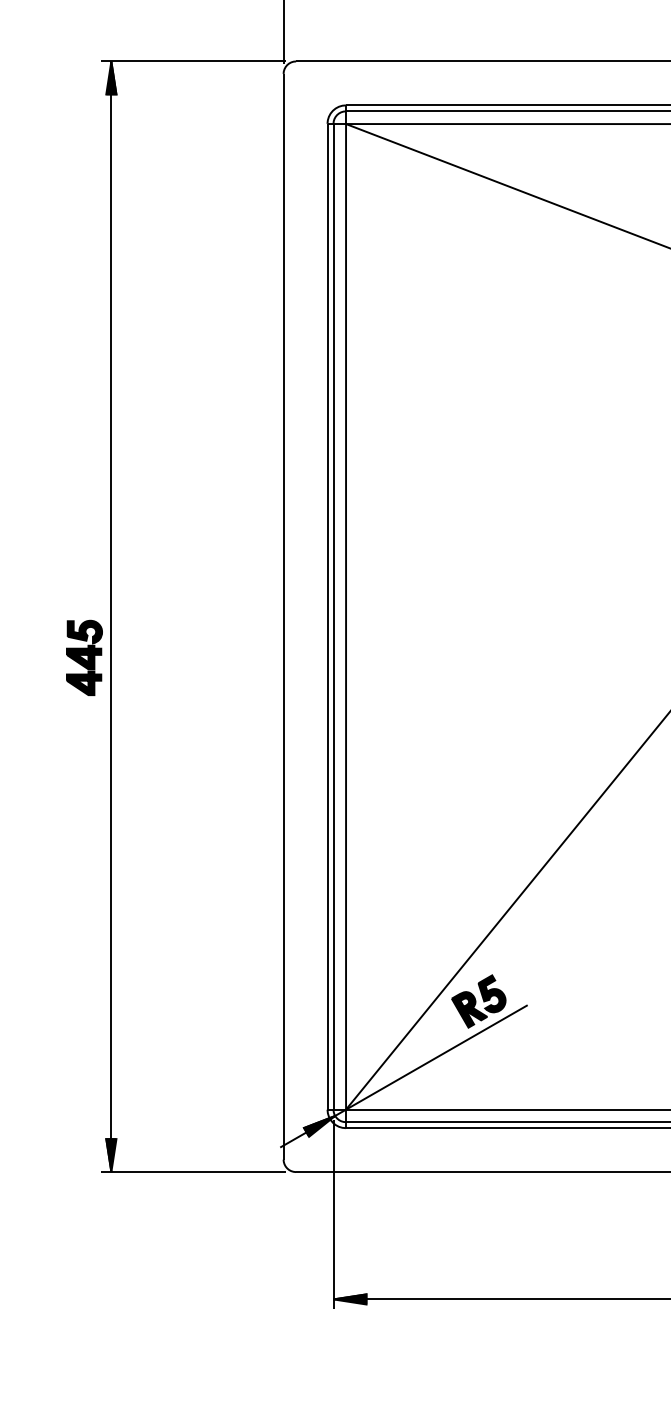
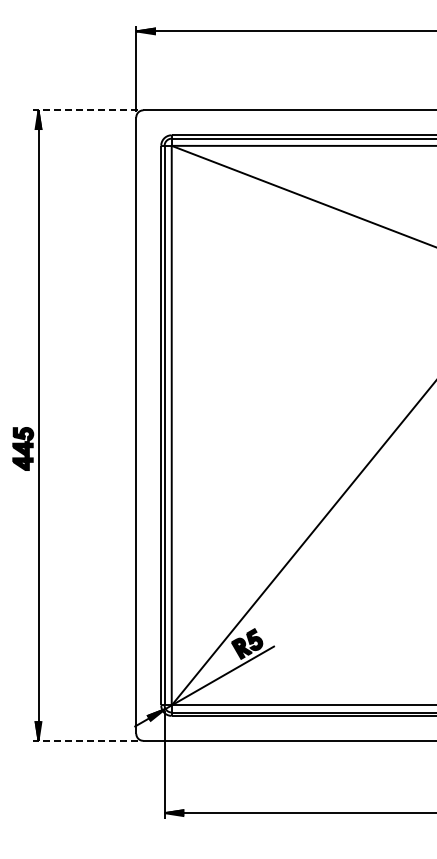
line: (192, 61) -> (84, 110), solid -> dashed
line: (192, 1171) -> (84, 740), solid -> dashed

